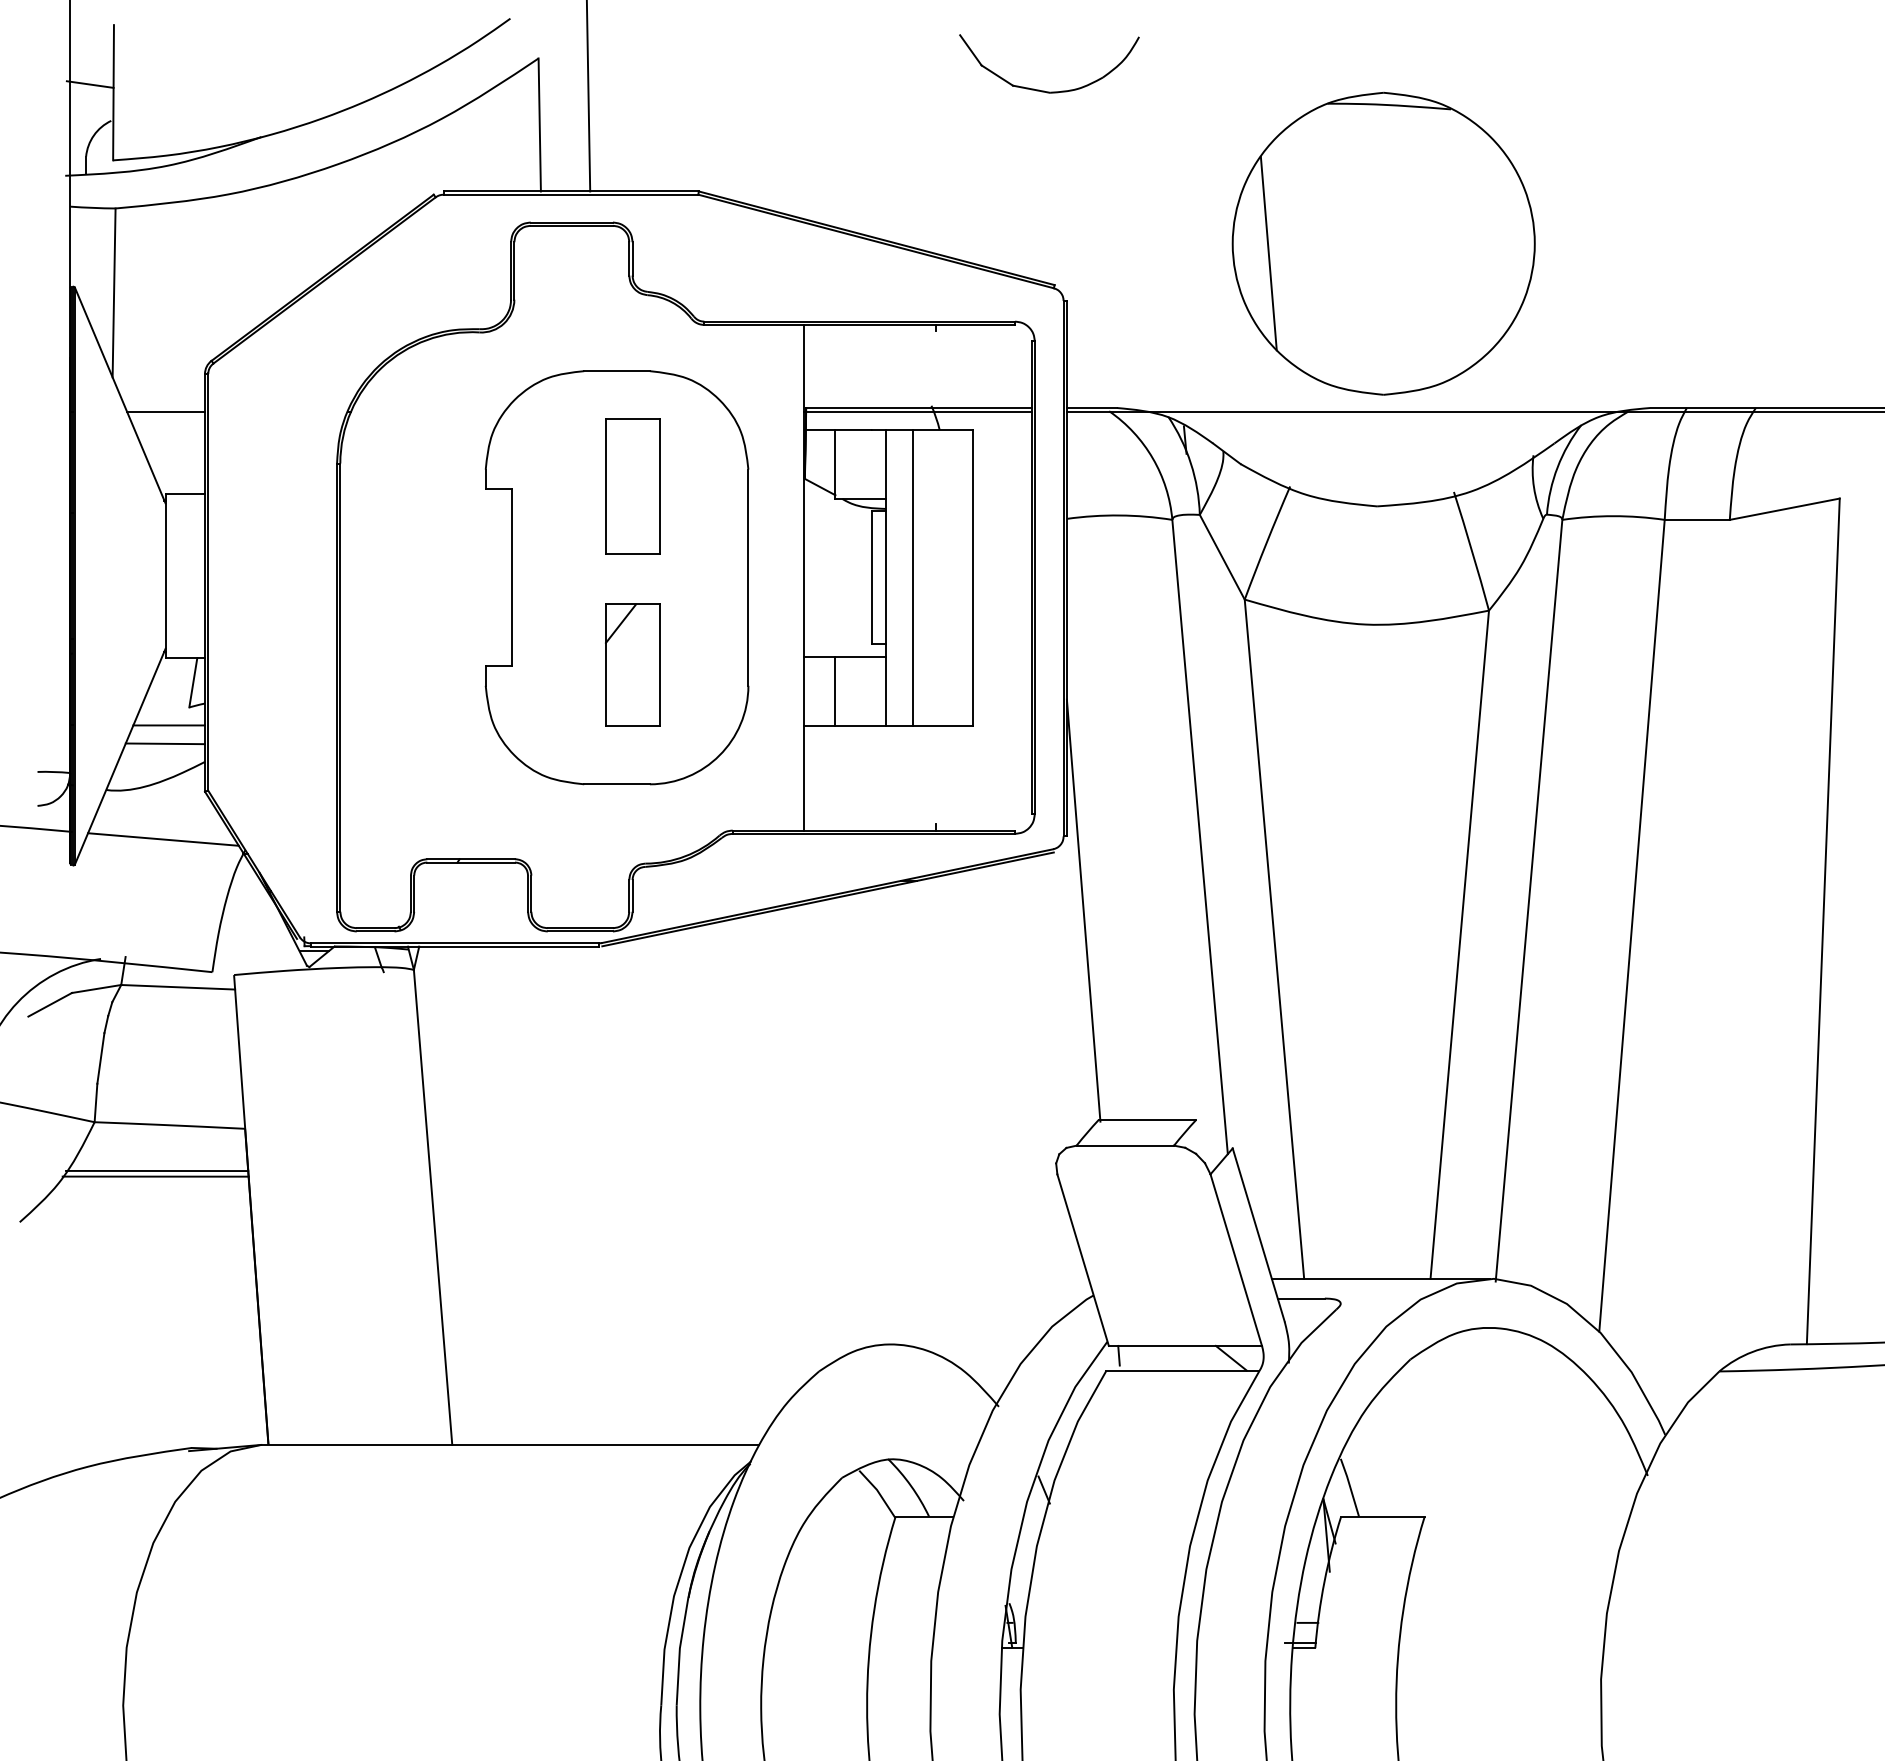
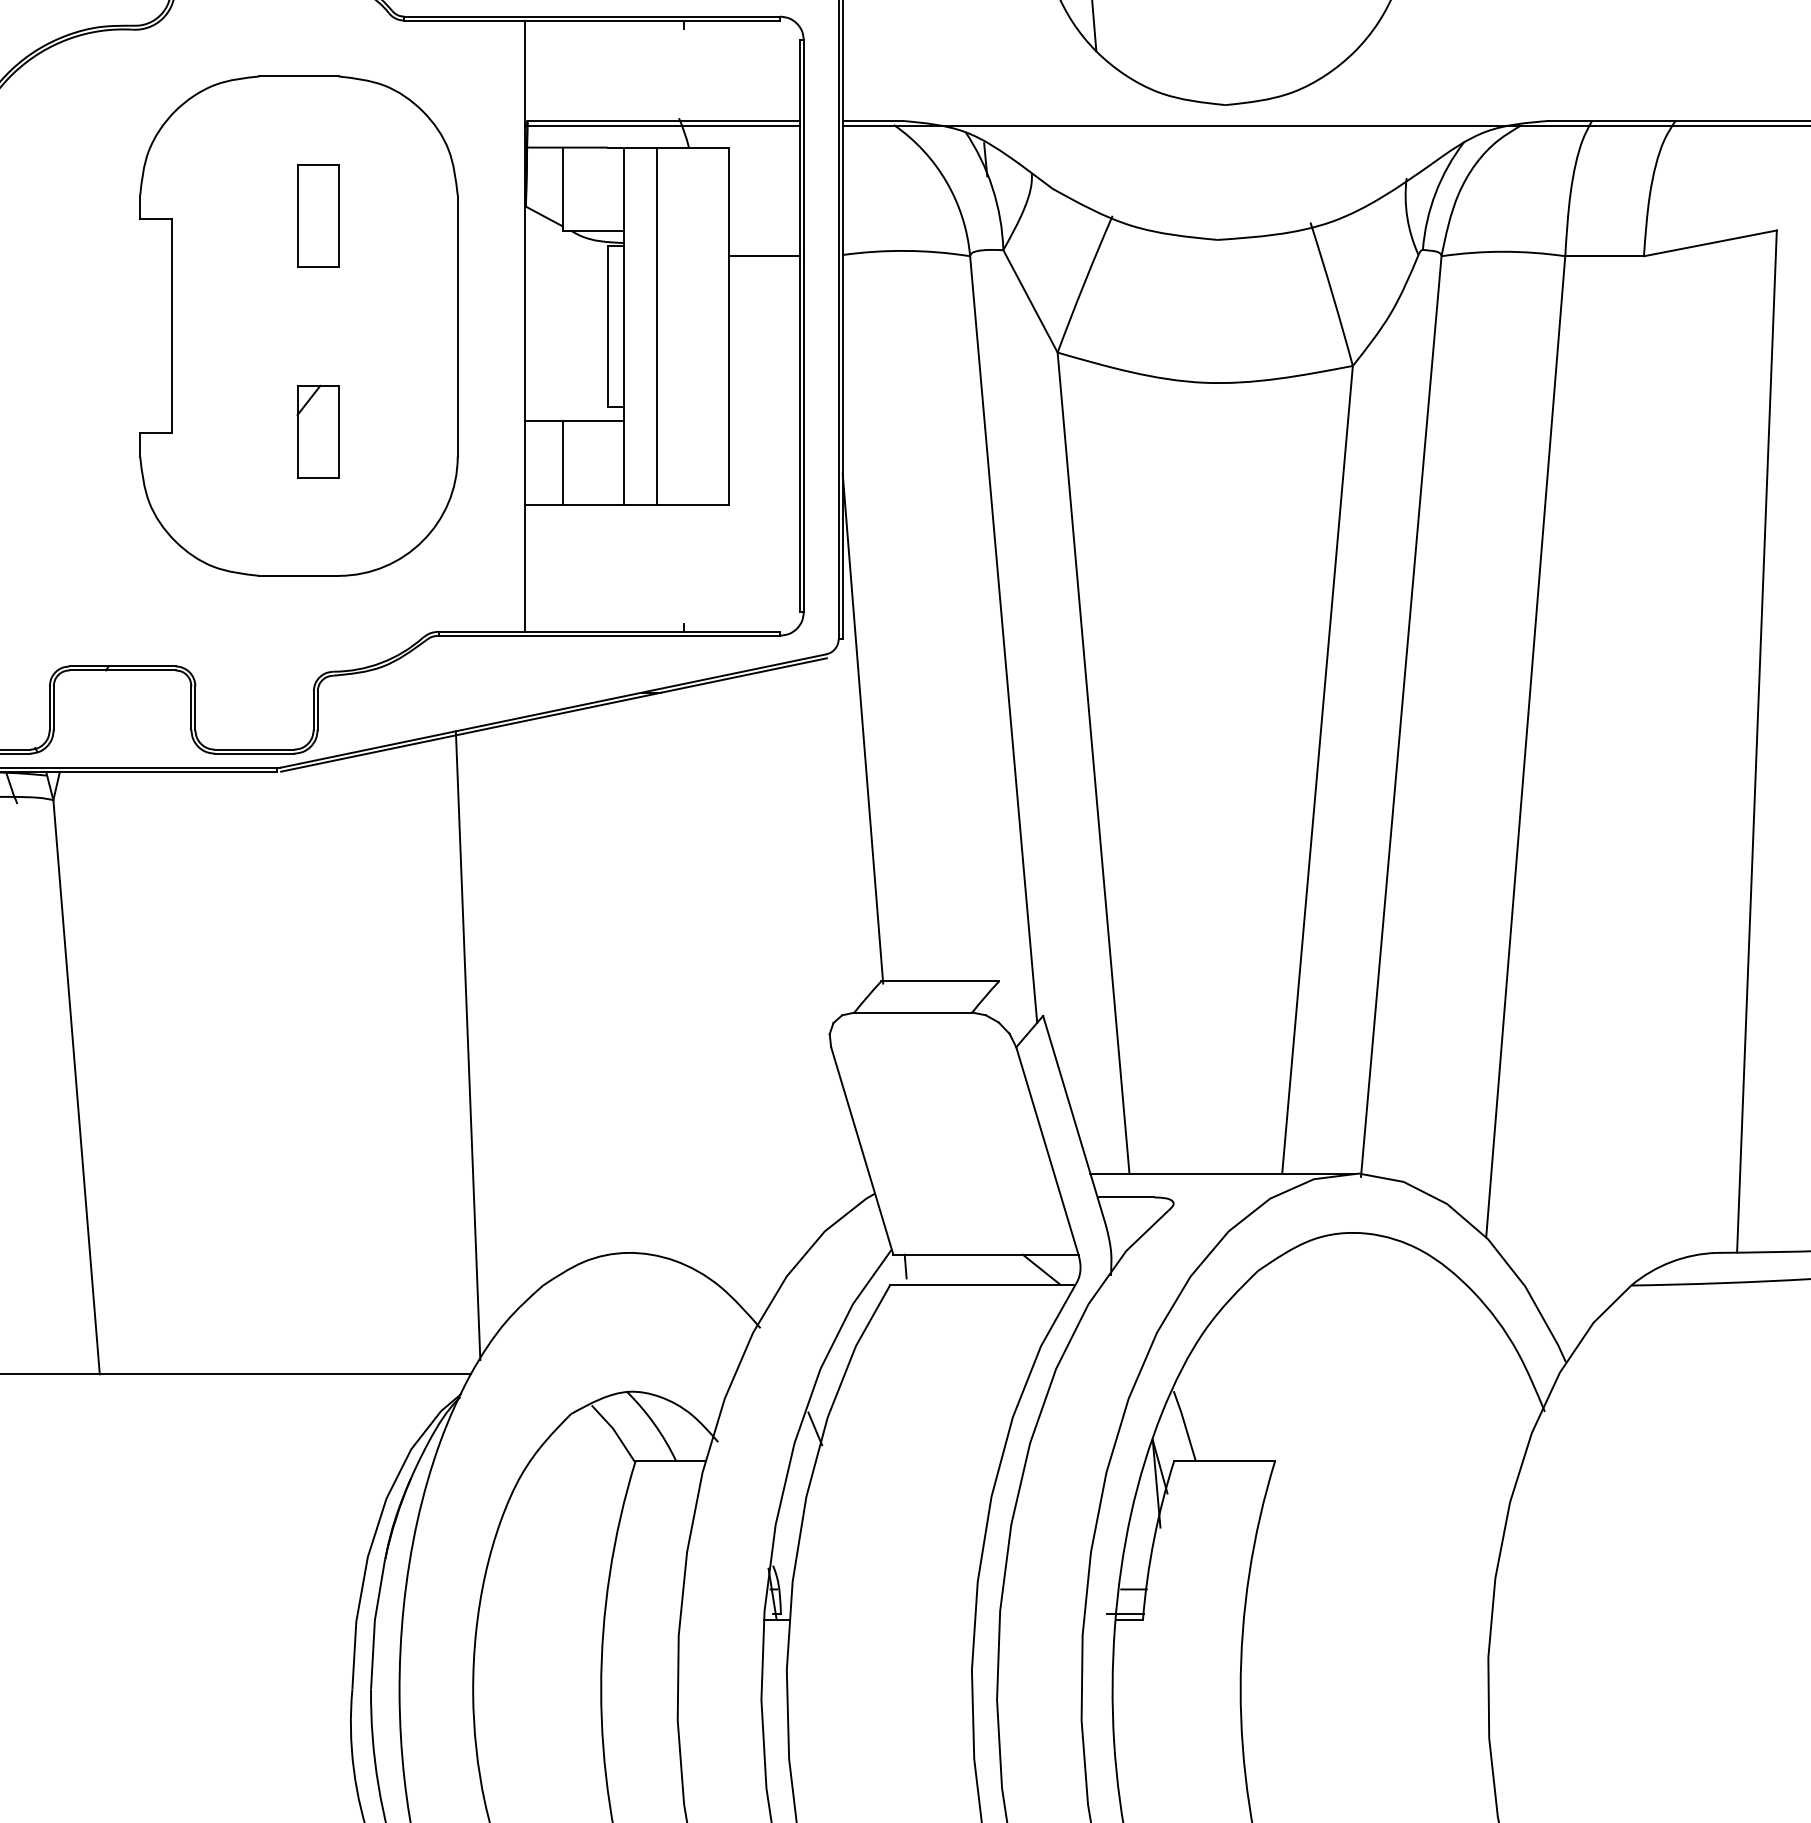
part: (632, 485) -> (317, 214), size x0.62
line: (1001, 519) -> (763, 255), added
part: (632, 664) -> (317, 431), size x0.62
line: (756, 1172) -> (467, 1045), added

